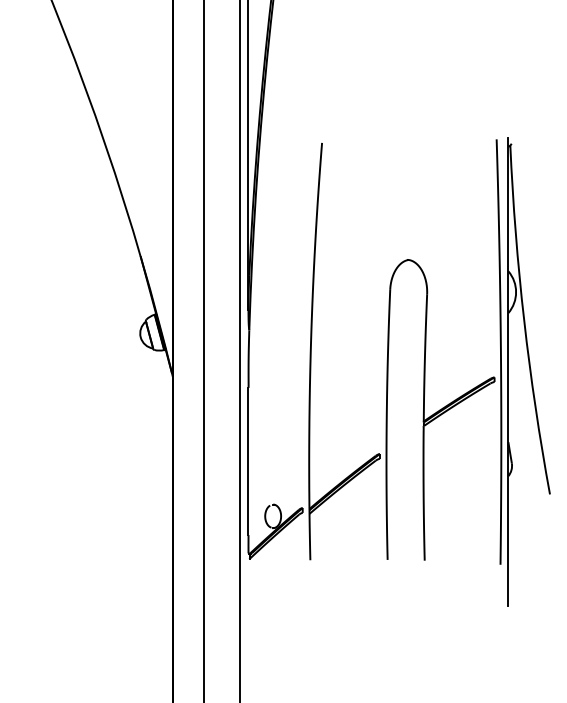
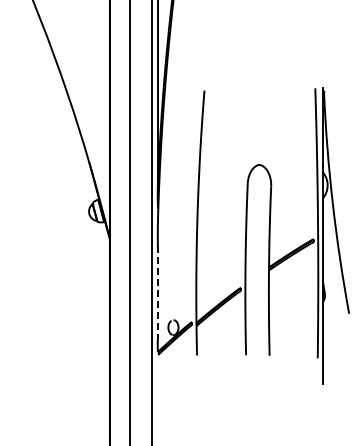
line: (248, 460) -> (157, 292), solid -> dashed

